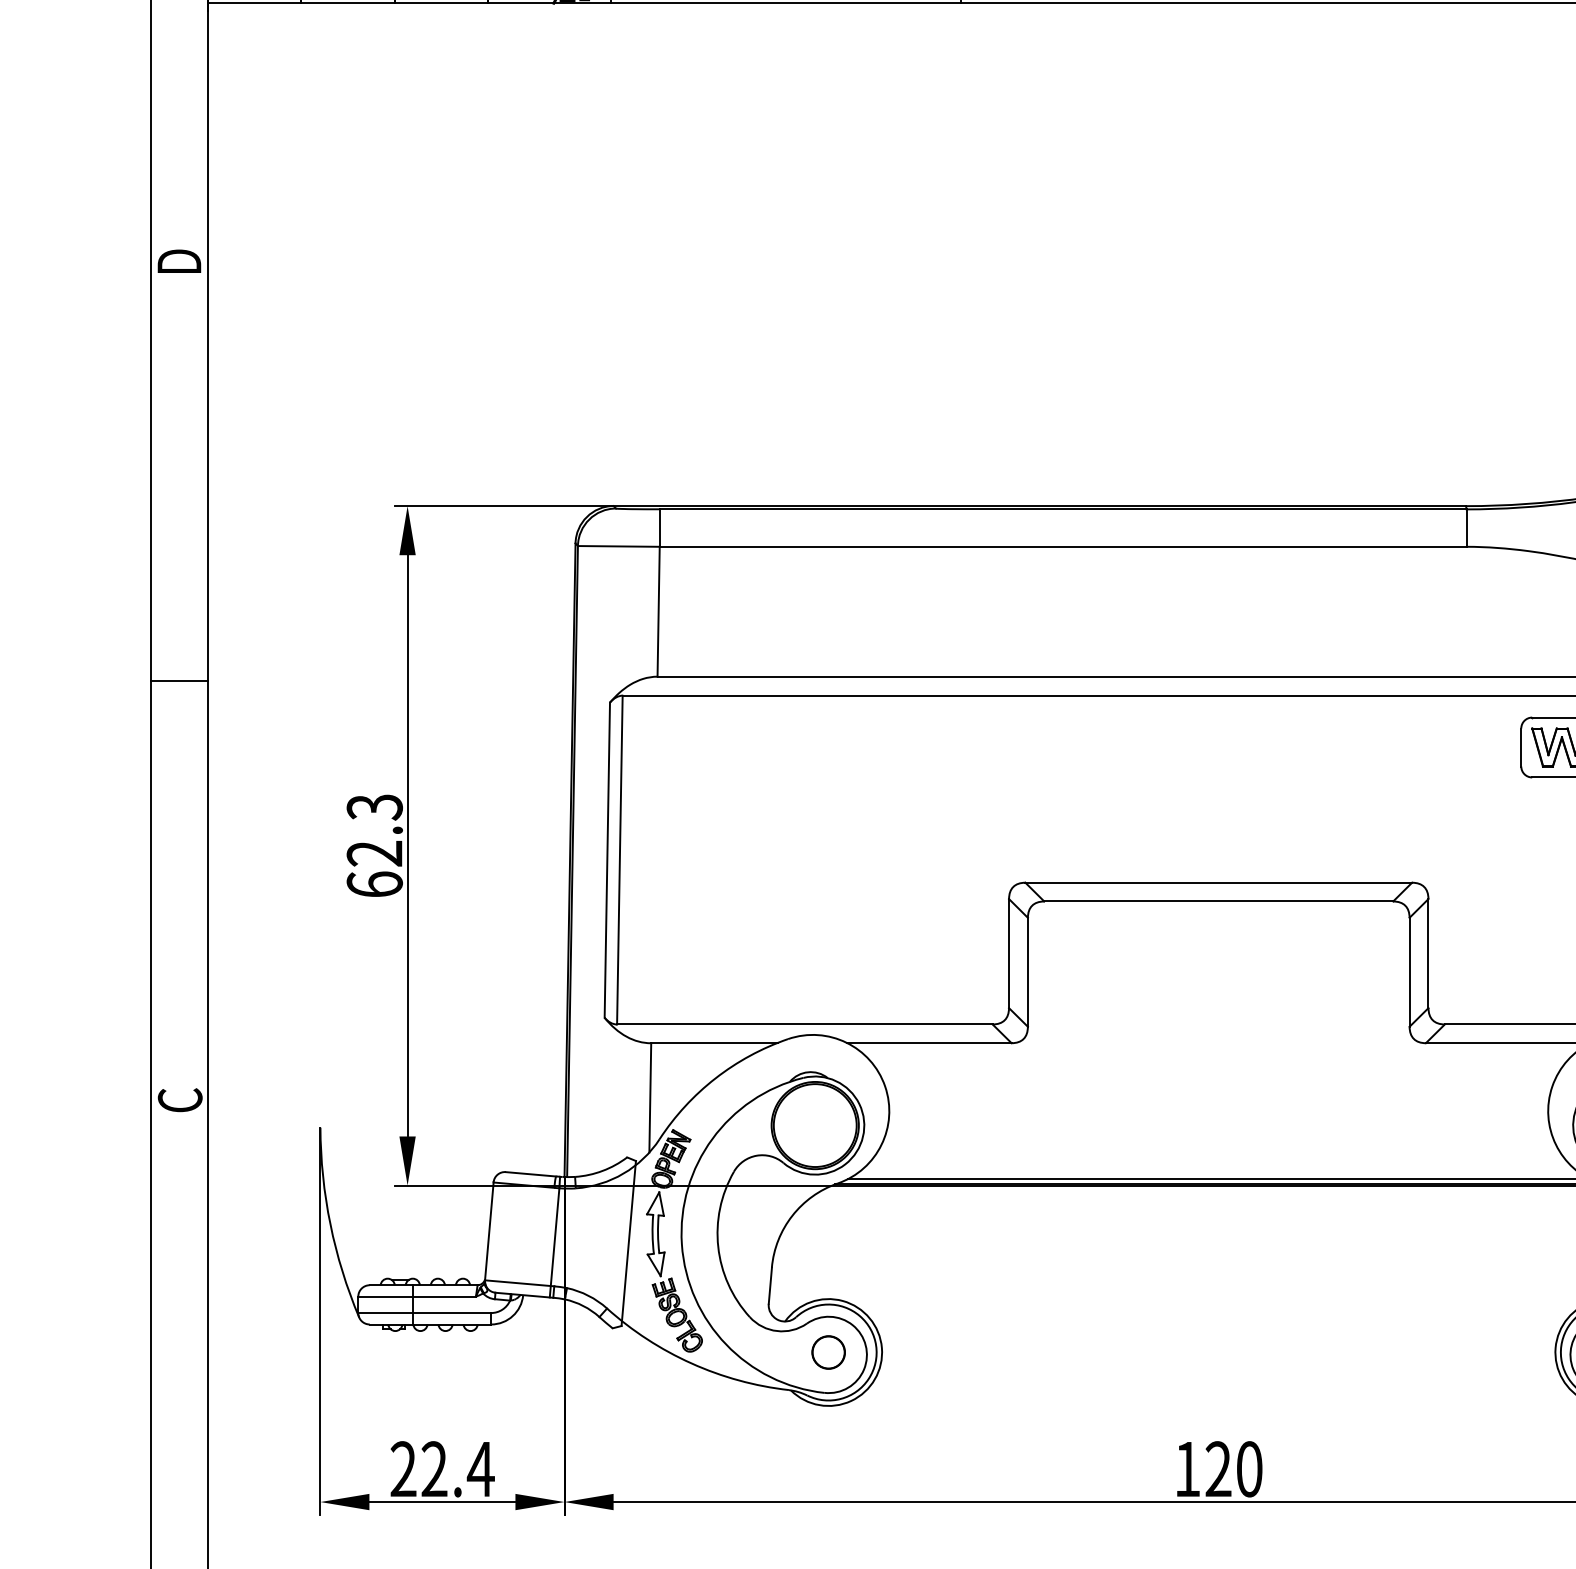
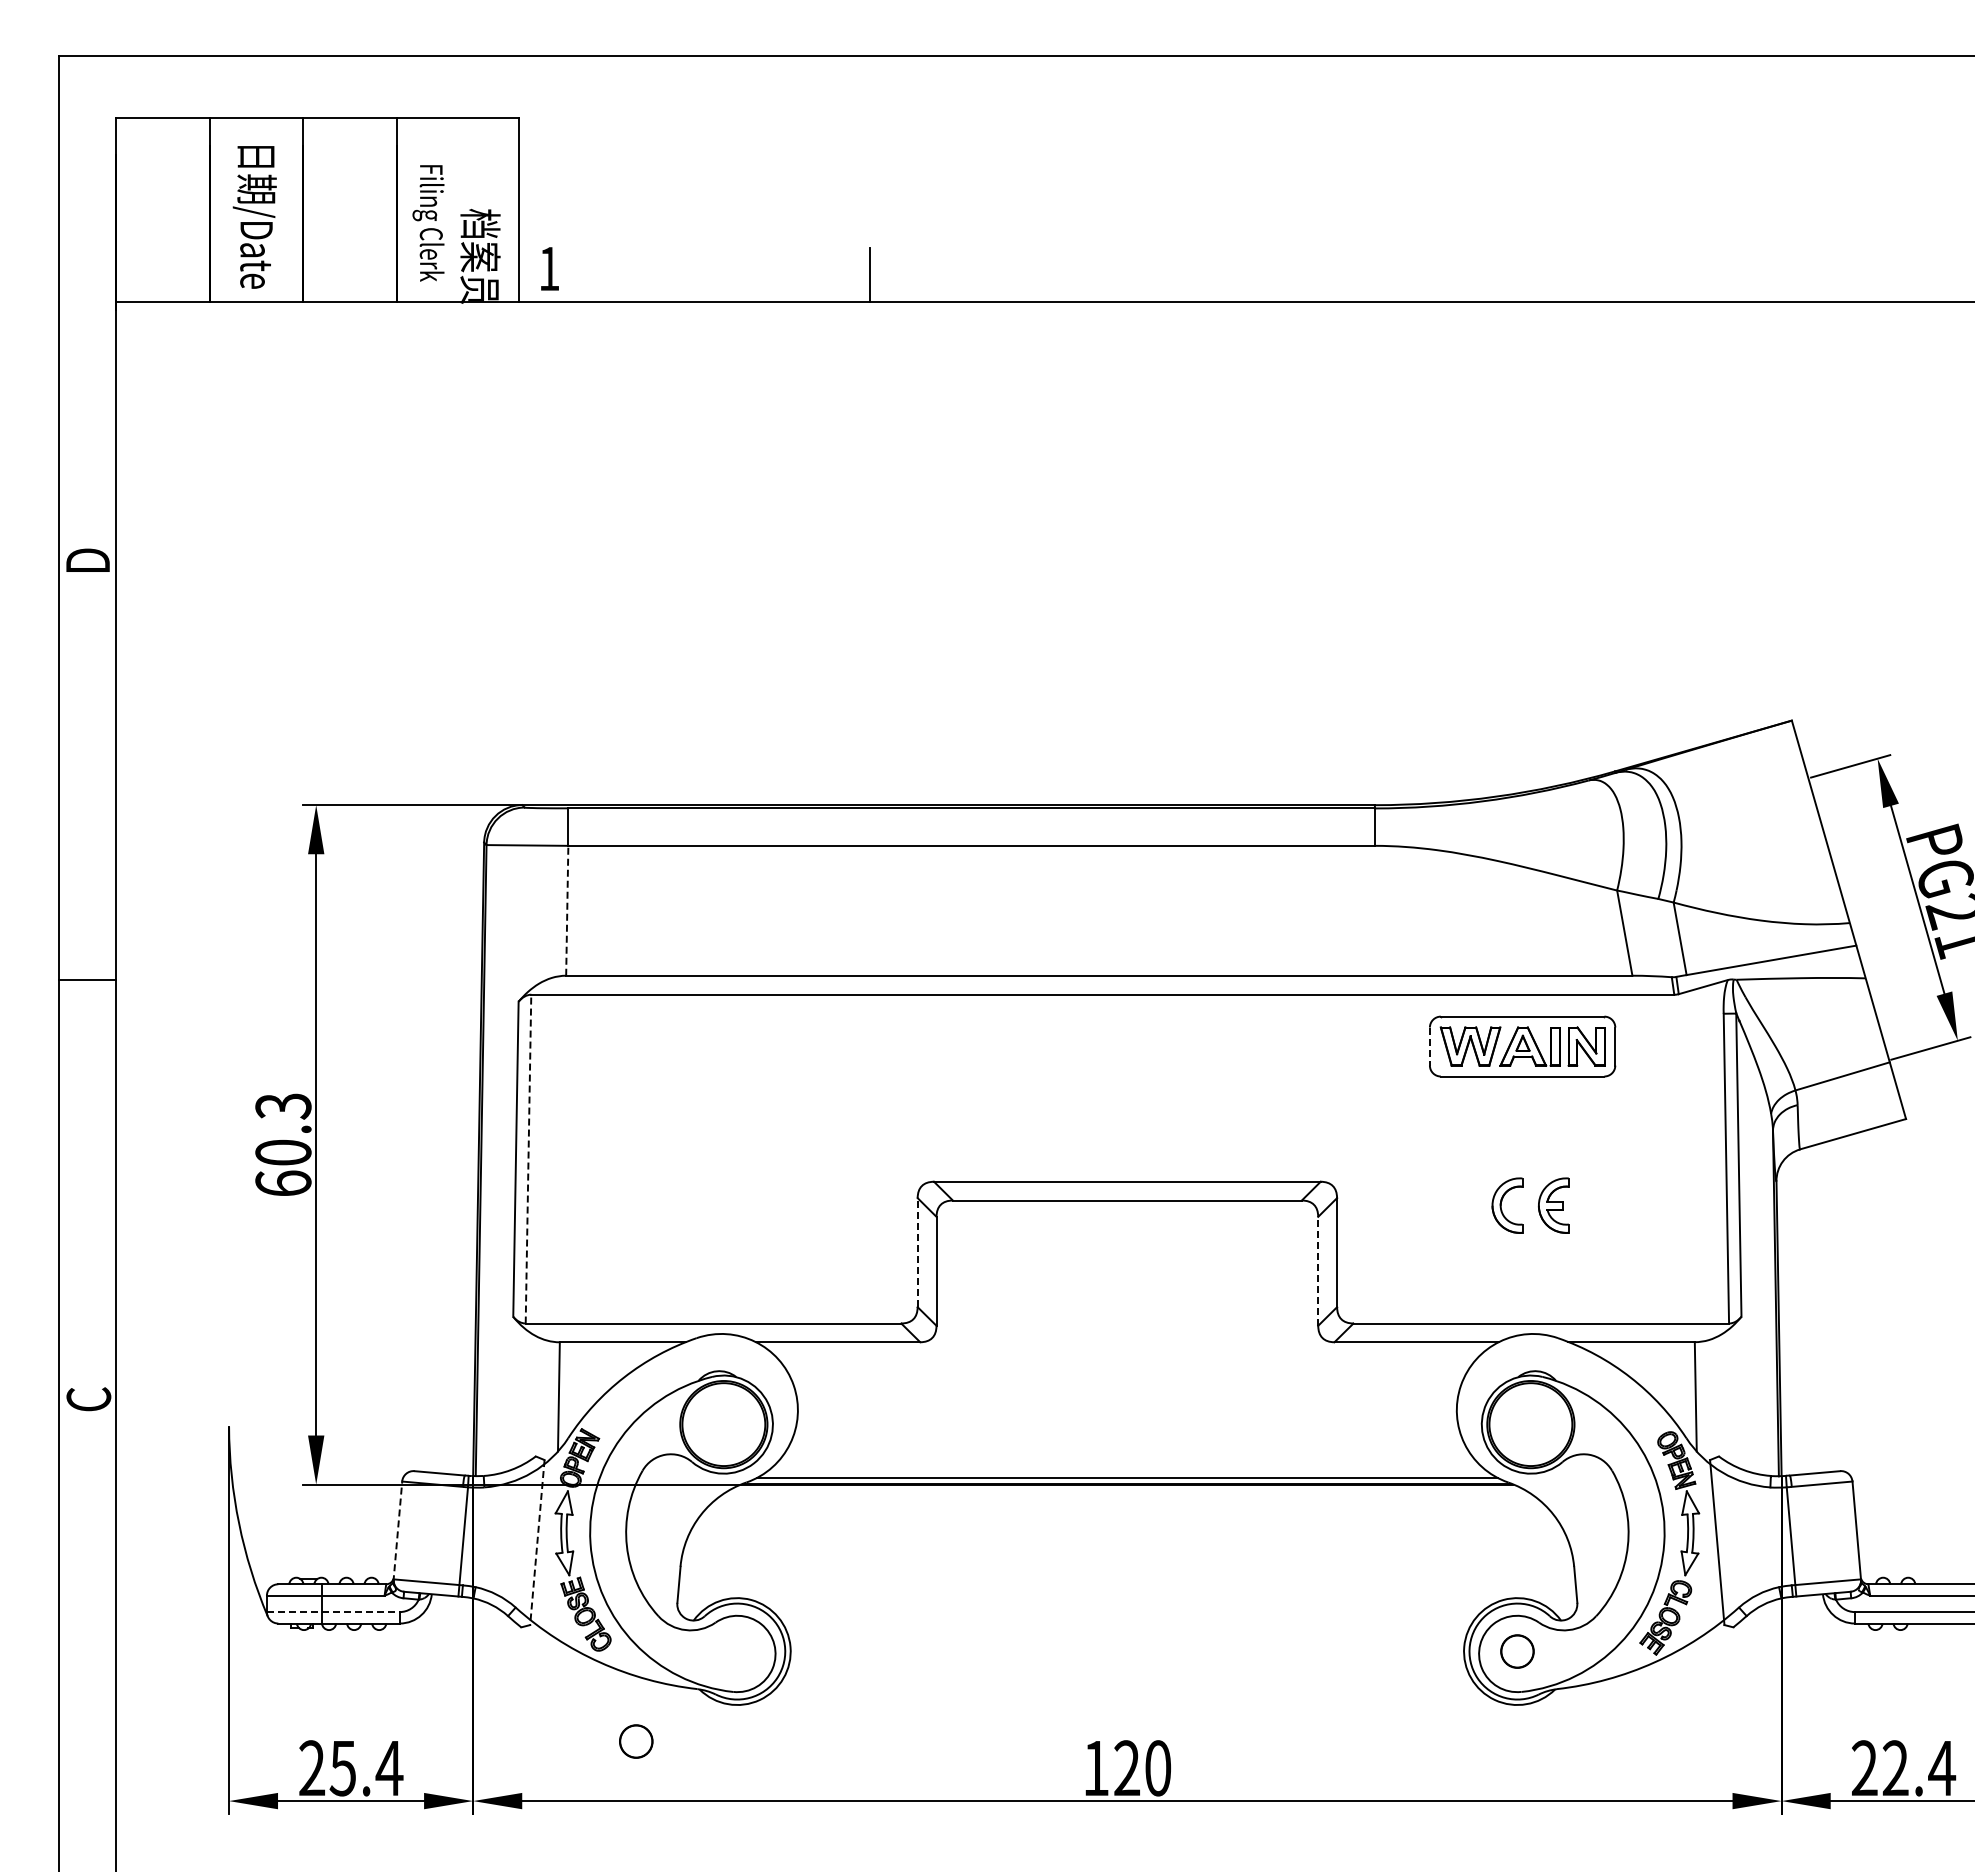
line: (658, 611) -> (567, 910), solid -> dashed
line: (1520, 748) -> (1429, 1047), solid -> dashed
text: (374, 853) -> (283, 1152), 62.3 -> 60.3
line: (619, 859) -> (528, 1158), solid -> dashed
line: (1008, 953) -> (917, 1252), solid -> dashed
line: (1409, 971) -> (1318, 1270), solid -> dashed
line: (488, 1232) -> (397, 1531), solid -> dashed
line: (628, 1243) -> (537, 1542), solid -> dashed
line: (424, 1313) -> (333, 1612), solid -> dashed
circle: (828, 1352) -> (636, 1741), moved
text: (433, 1469) -> (342, 1768), 22.4 -> 25.4

